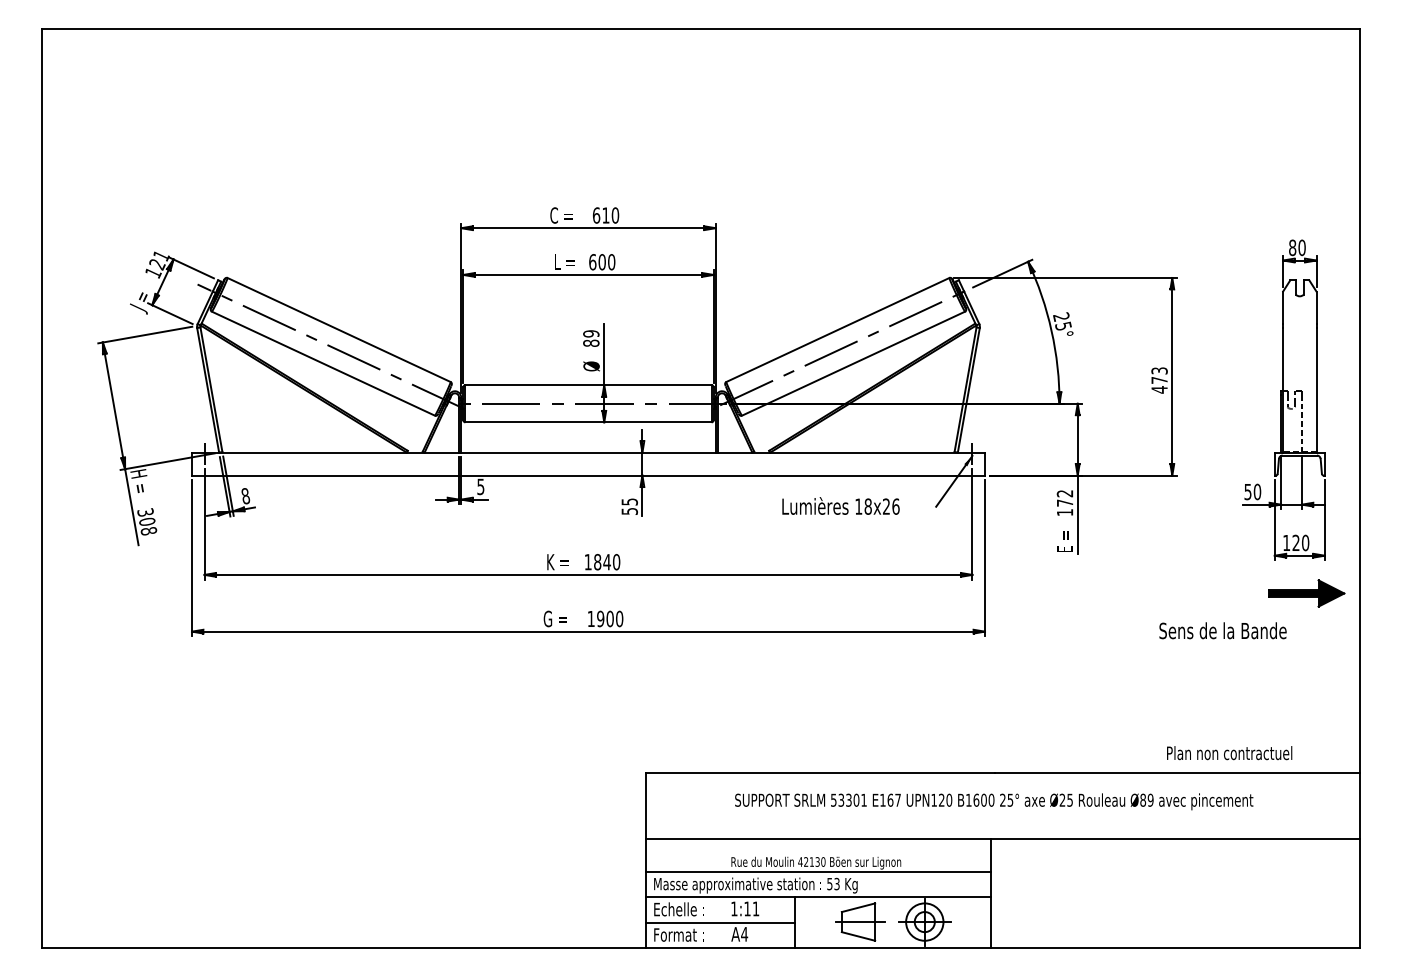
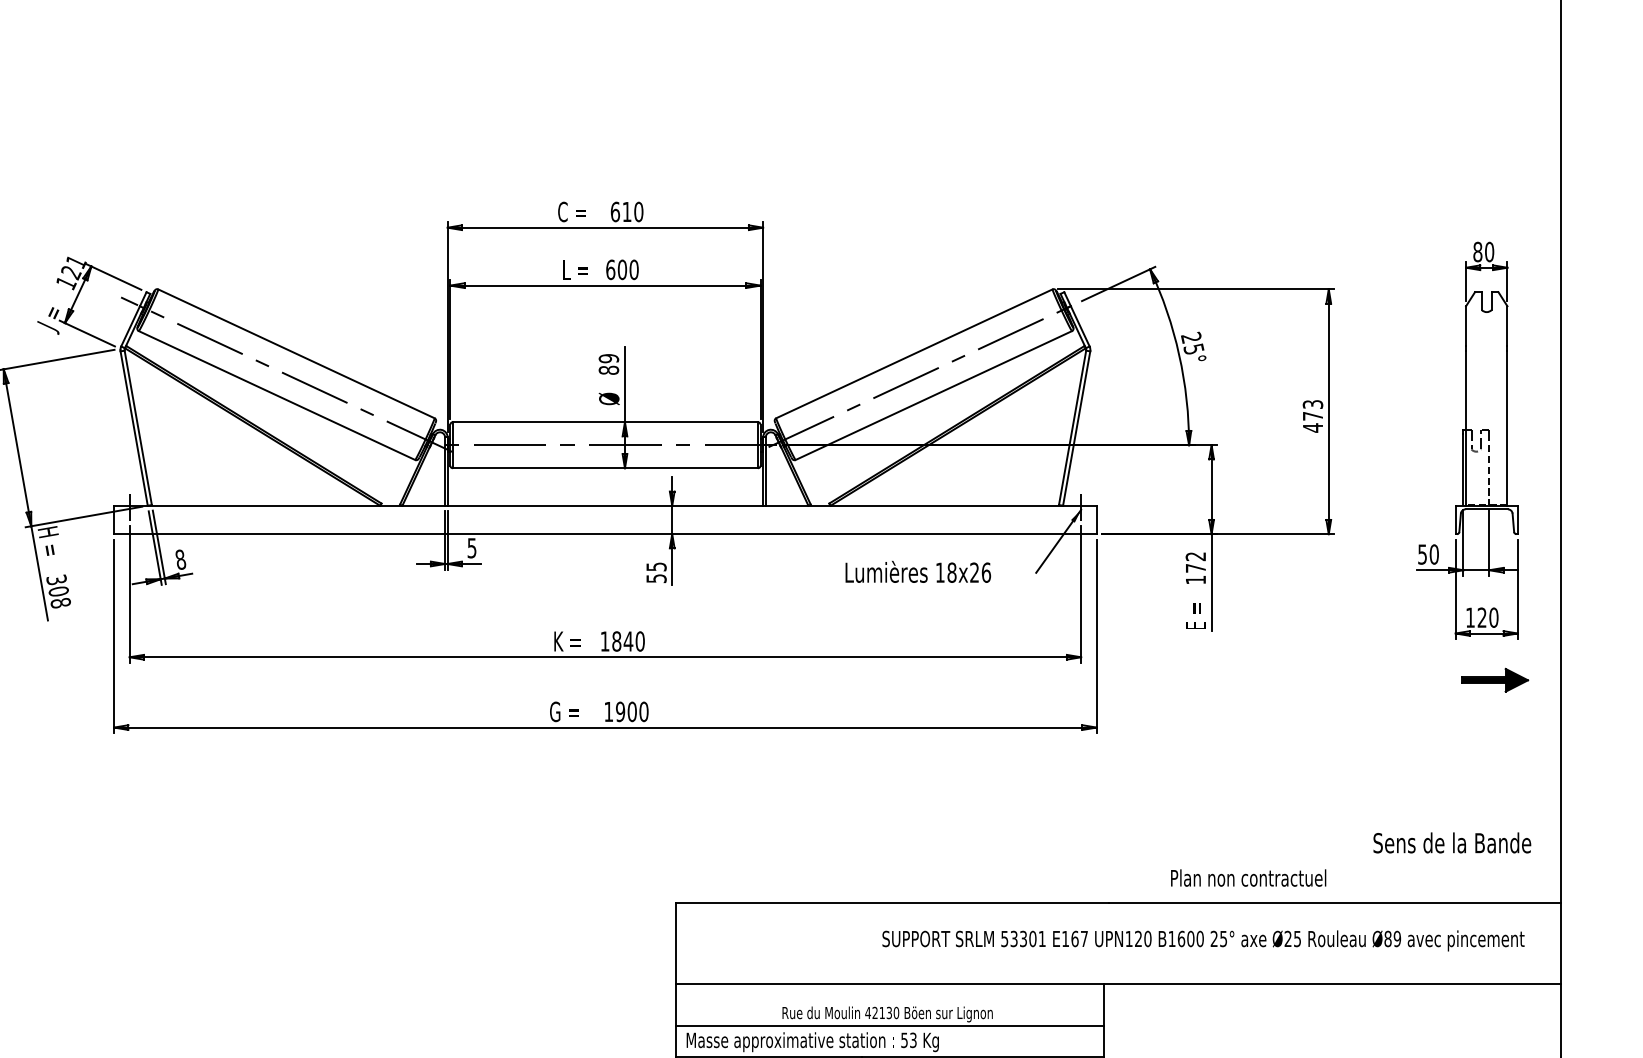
part: (1306, 593) -> (1495, 680), size x0.7
text: (1222, 630) -> (1451, 842), moved
text: (1229, 753) -> (1248, 878), moved
text: (994, 801) -> (1203, 940), moved

